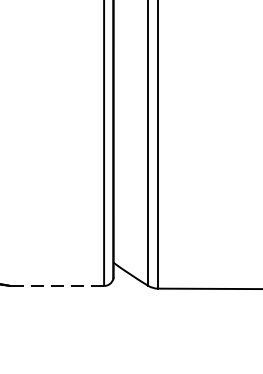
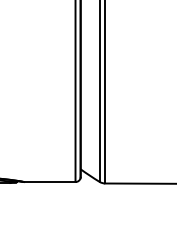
line: (56, 286) -> (49, 182), dashed -> solid

